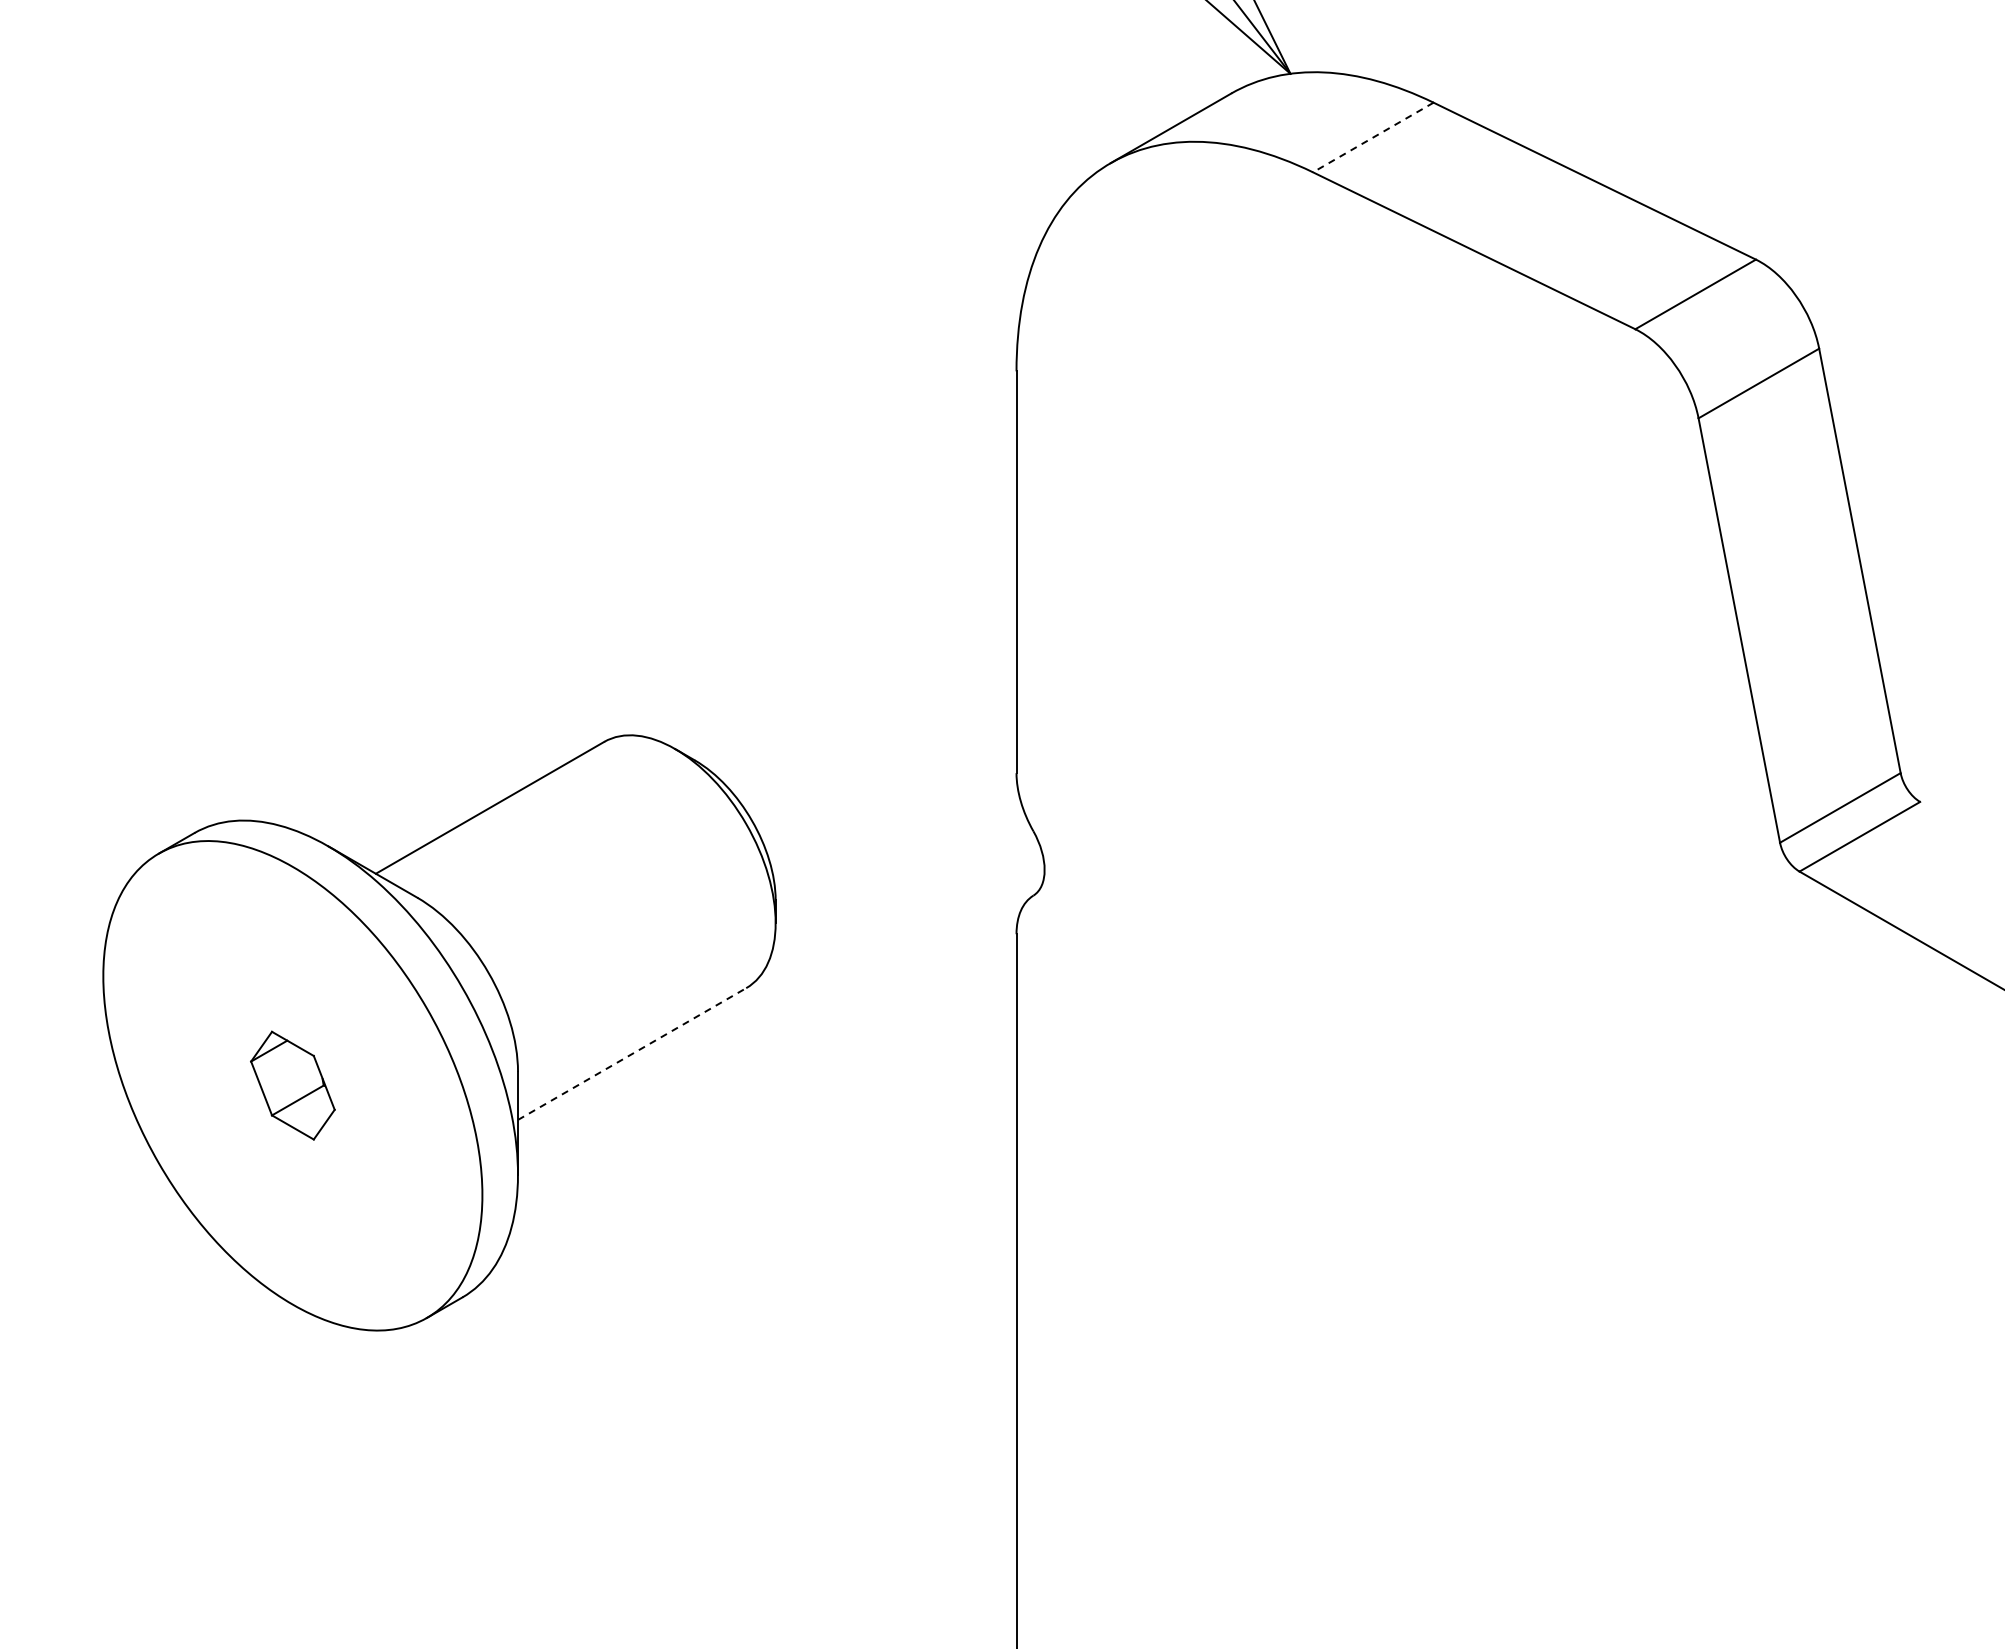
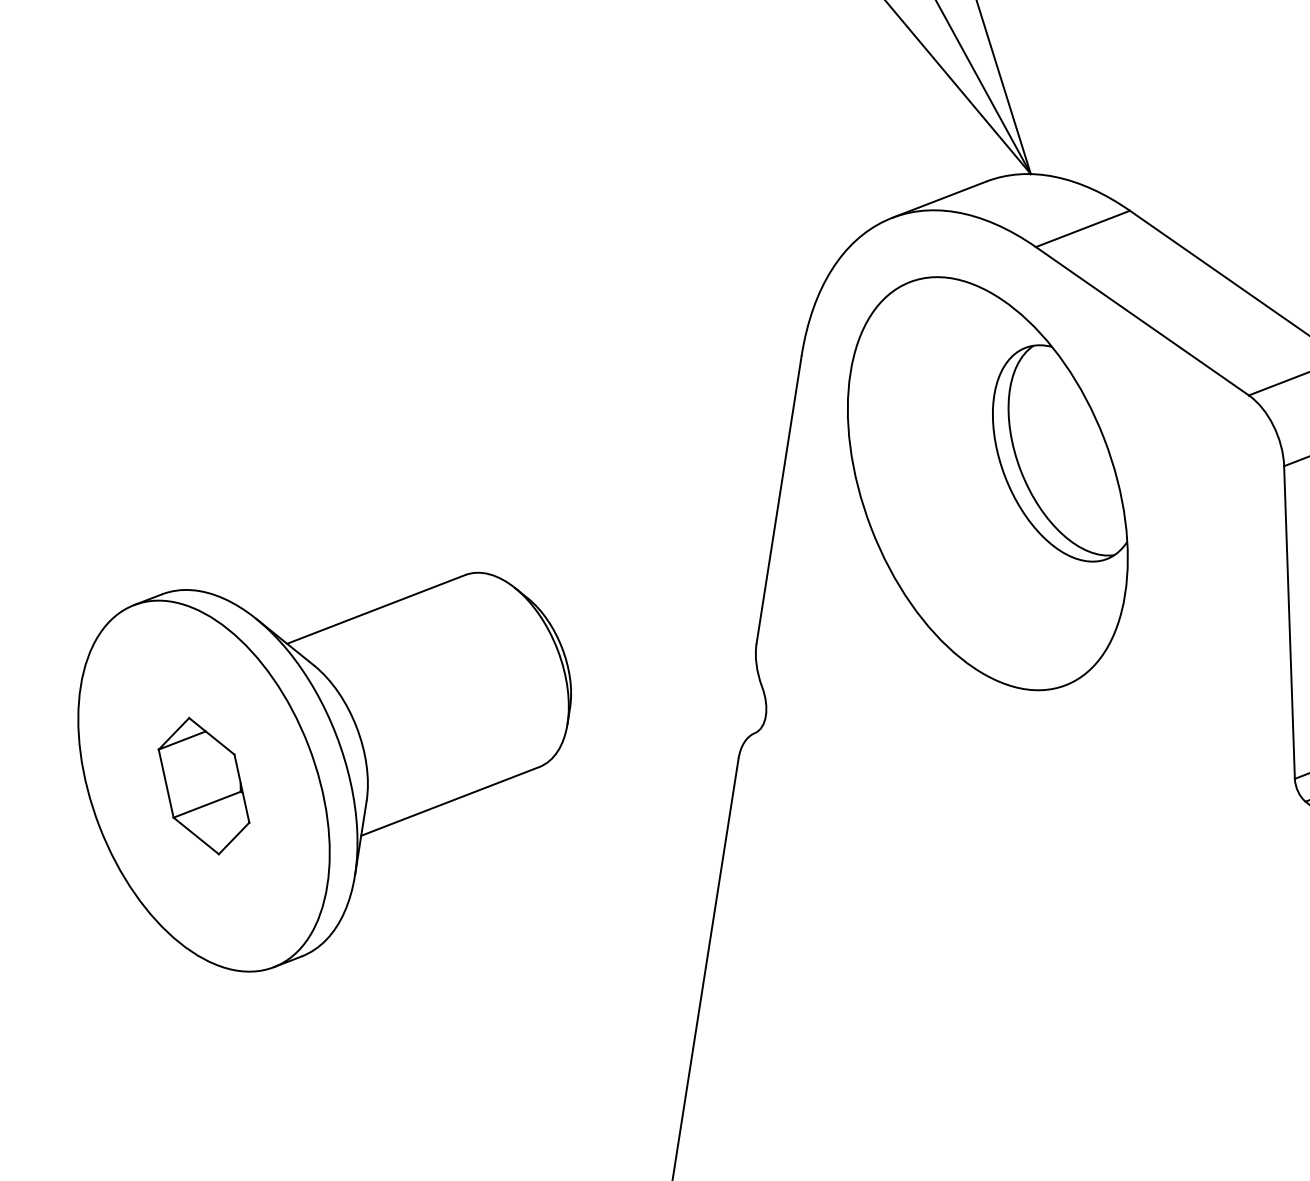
line: (1373, 137) -> (1083, 228), dashed -> solid
part: (1297, 505) -> (987, 483), added
line: (632, 1054) -> (450, 801), dashed -> solid
part: (292, 1085) -> (203, 785), size x1.67

